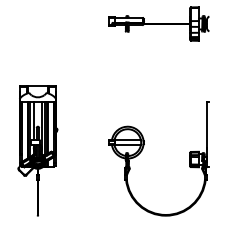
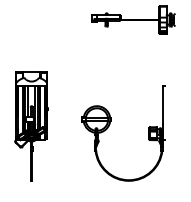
part: (142, 151) -> (109, 126), moved

